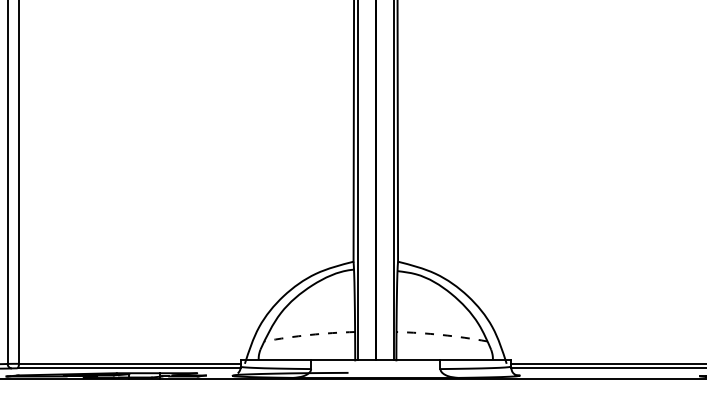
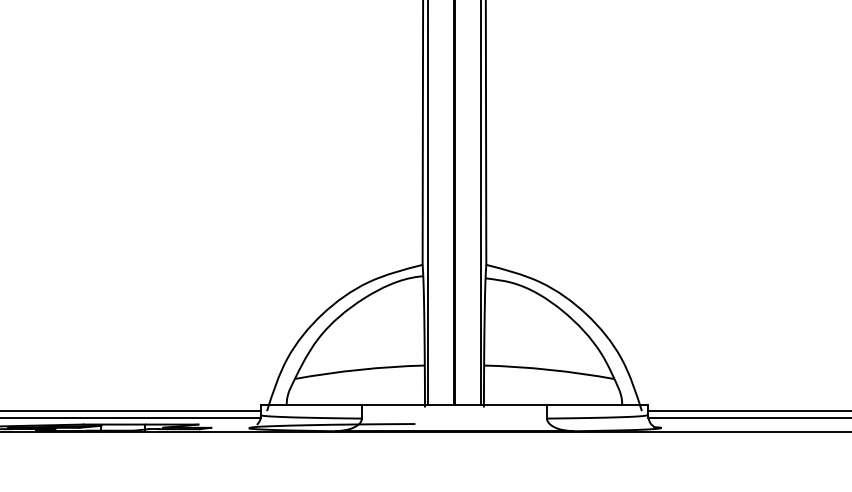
arc: (309, 335) -> (359, 370), dashed -> solid
arc: (442, 335) -> (549, 370), dashed -> solid

